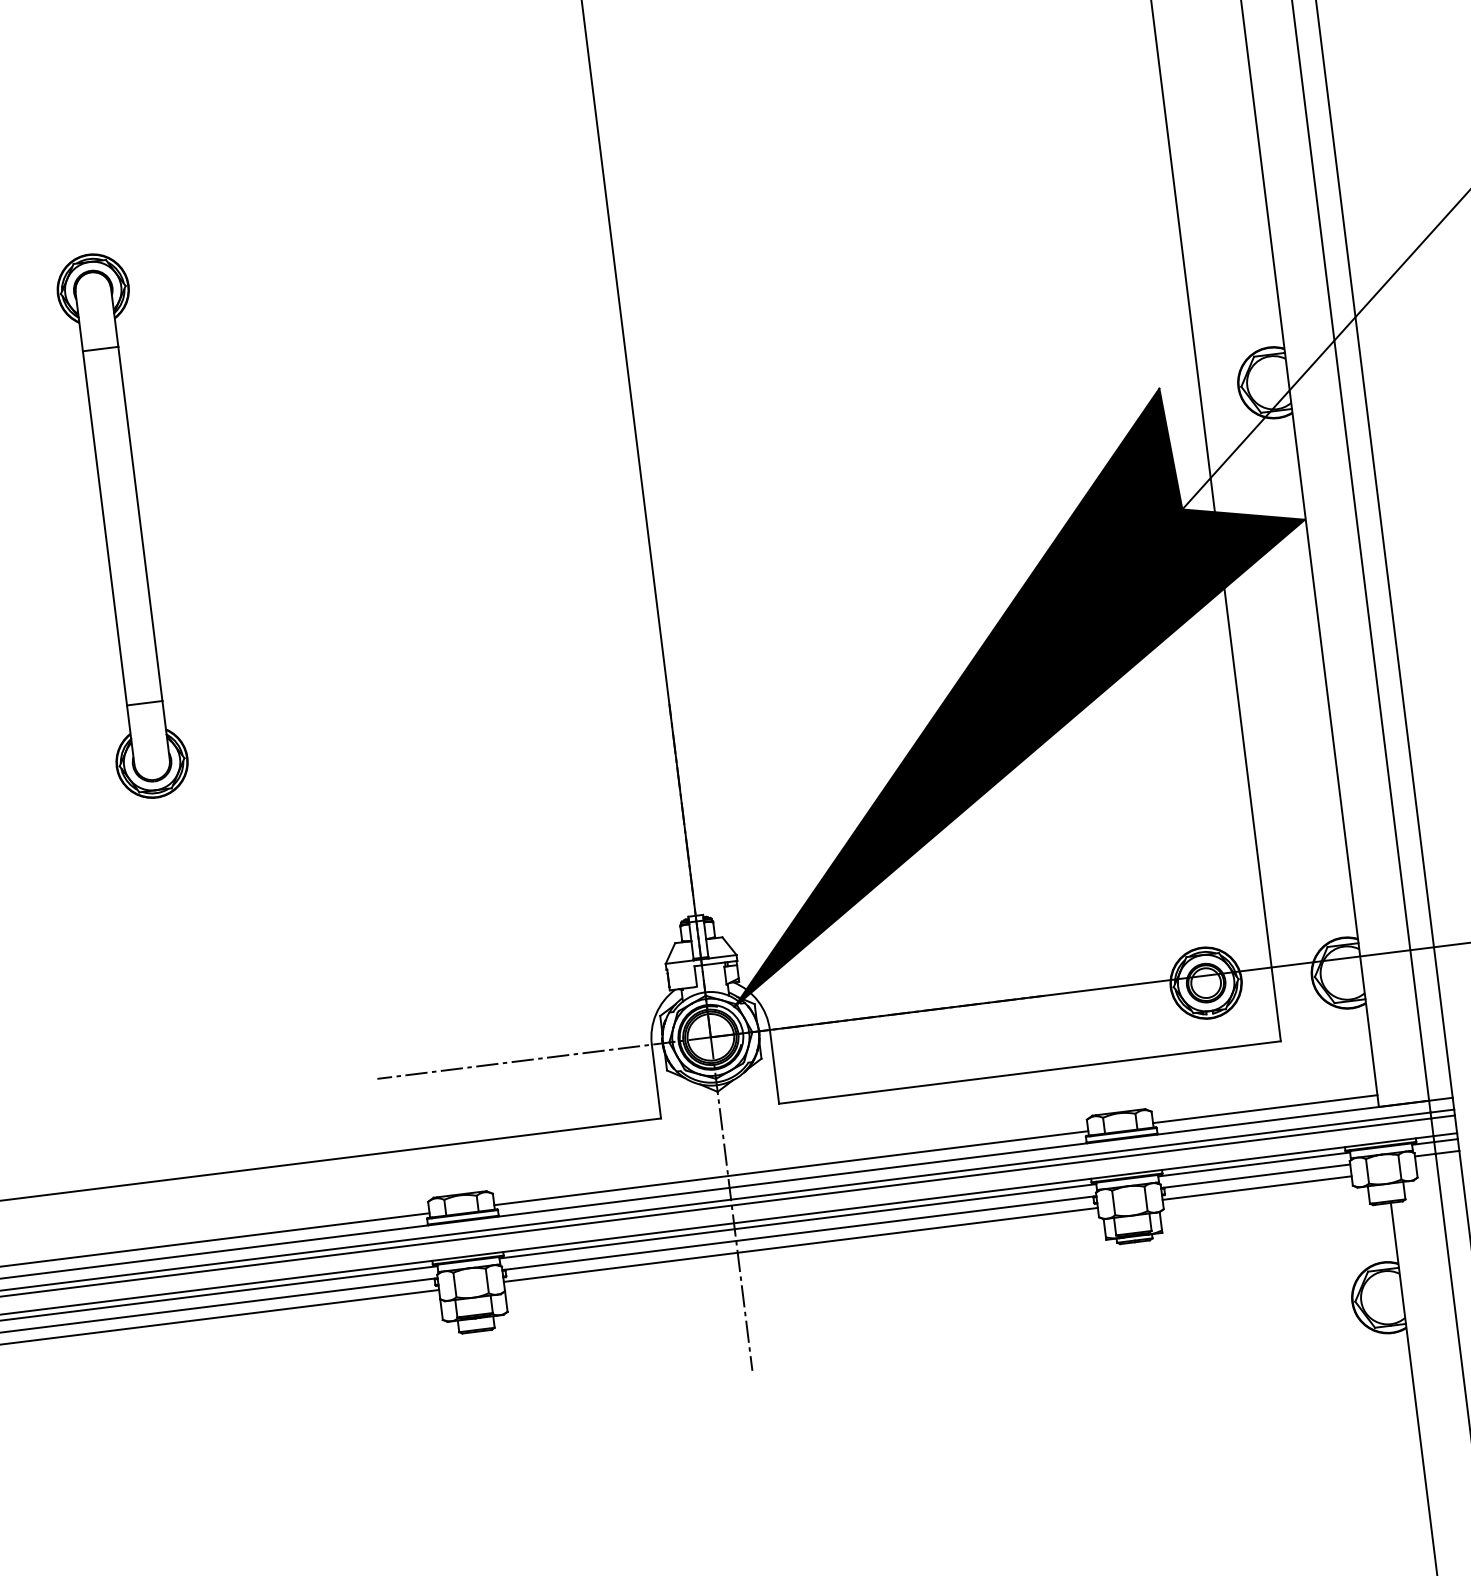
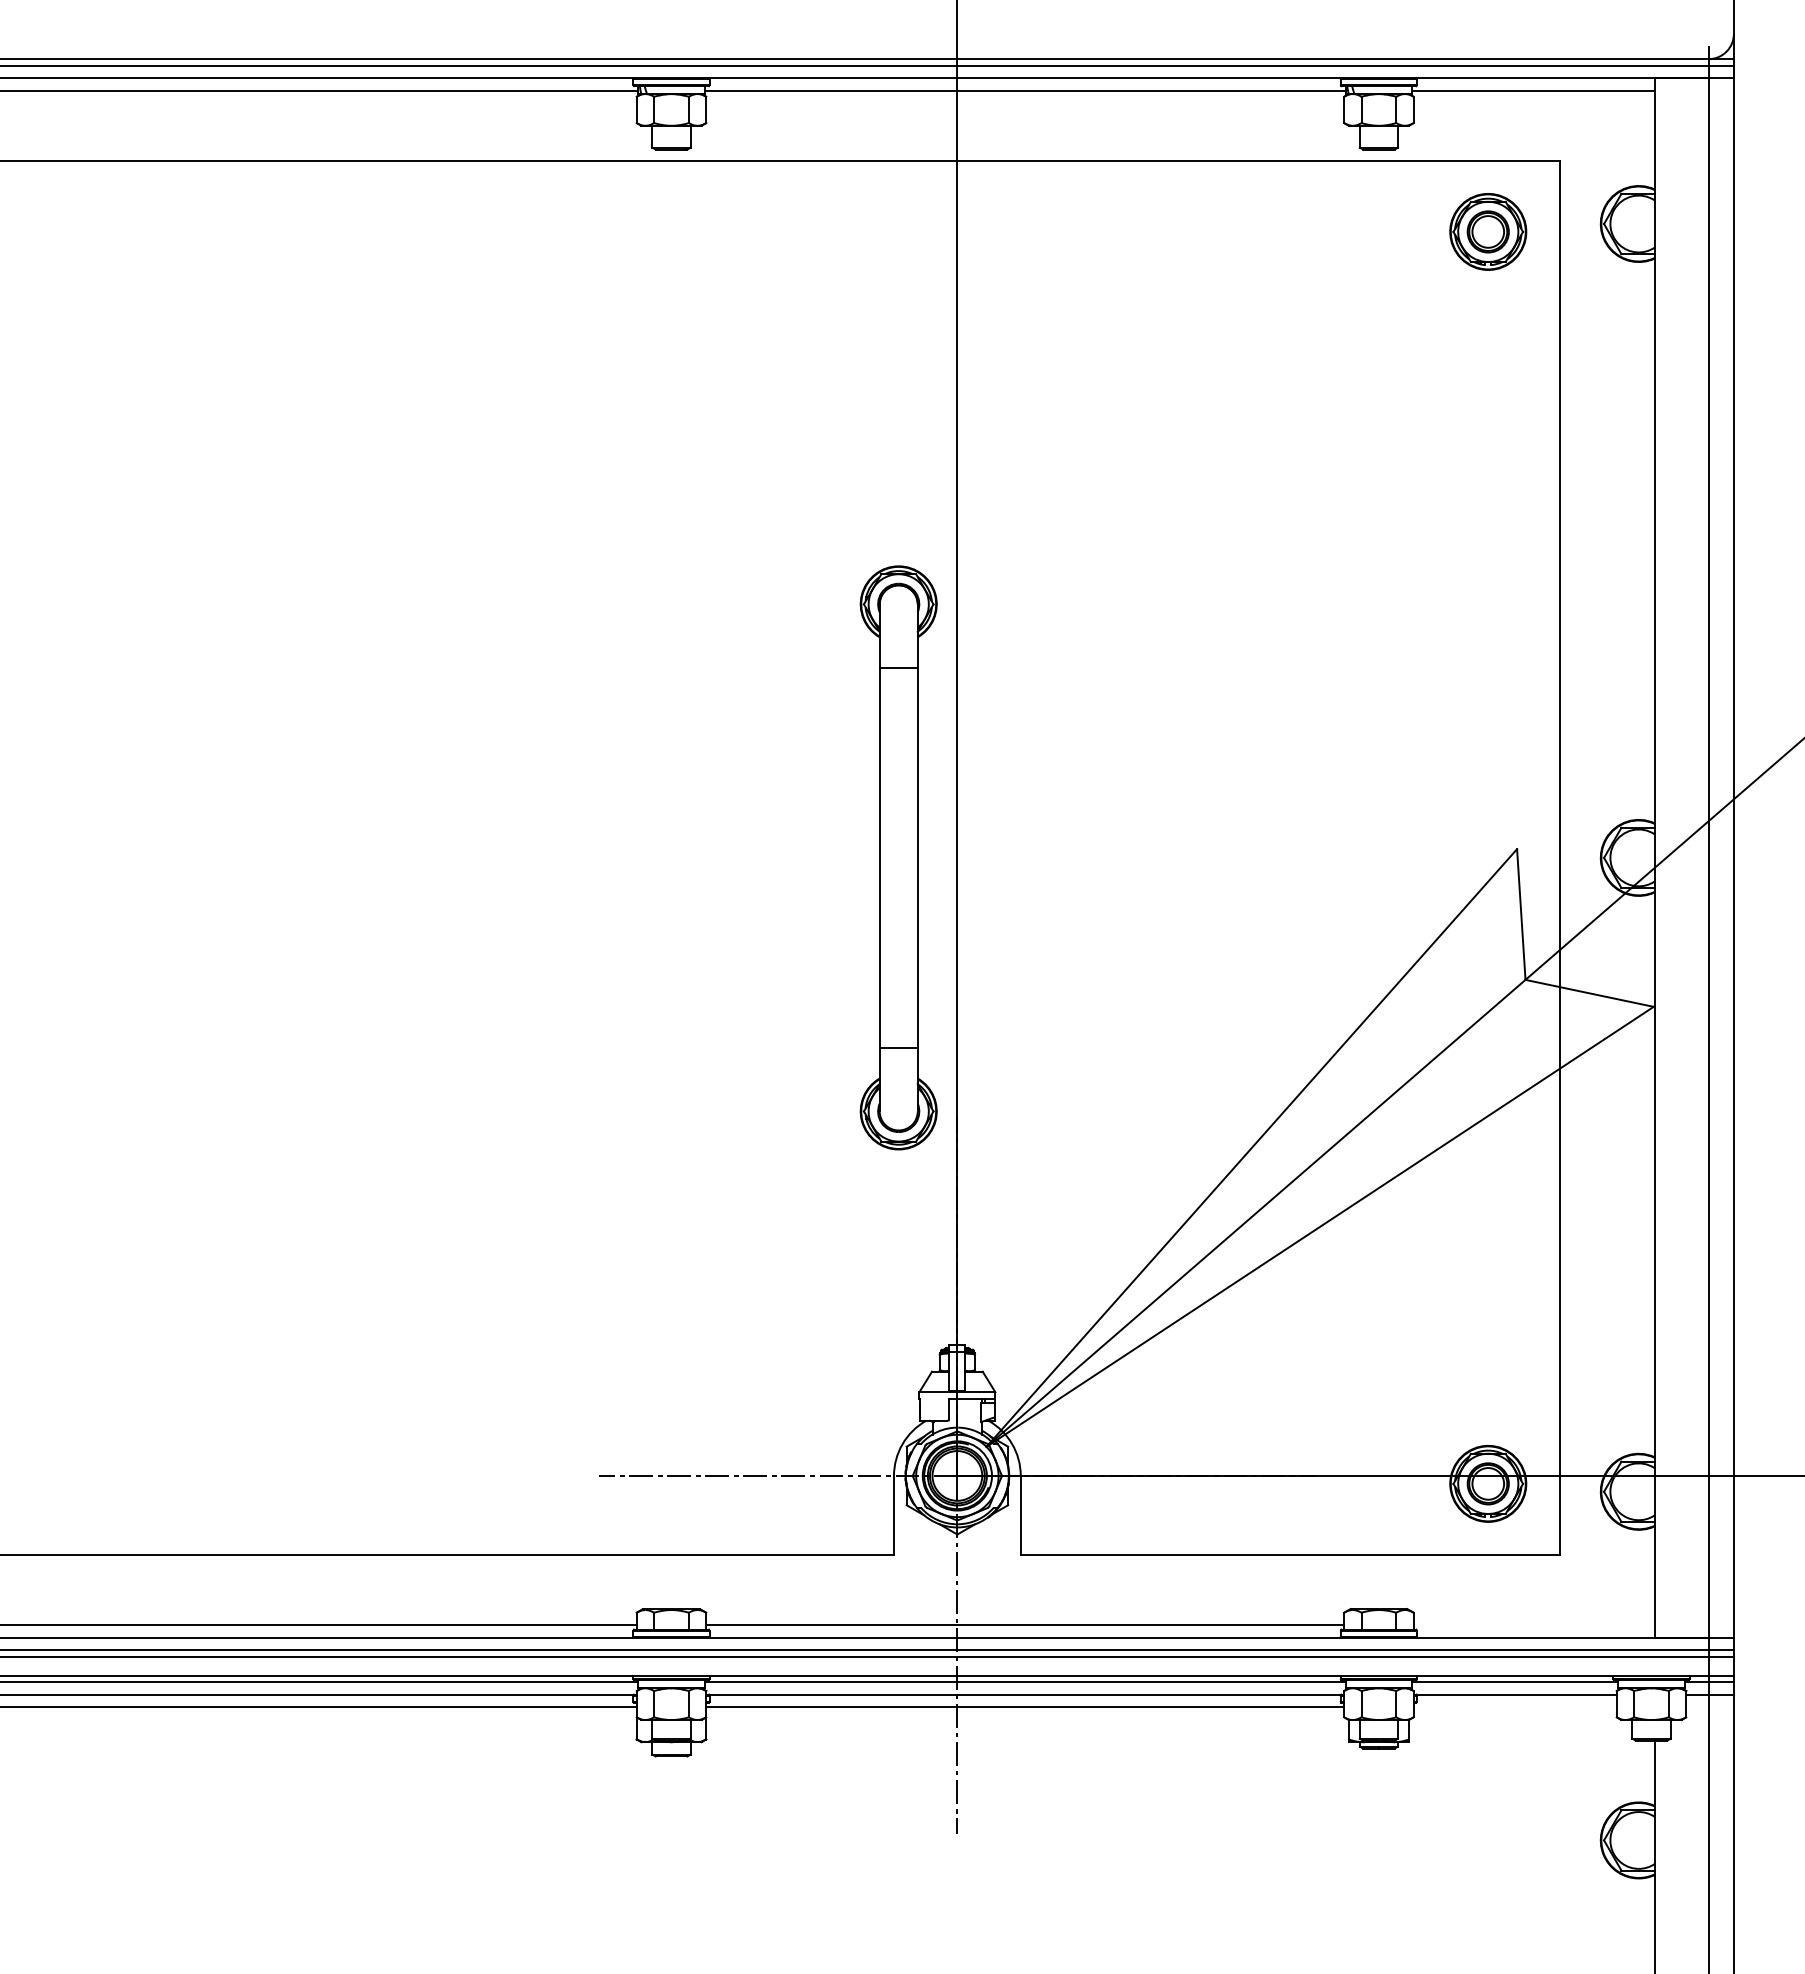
part: (122, 525) -> (898, 857), moved
fill: (1009, 689) -> (1319, 1147), removed
line: (1264, 1108) -> (1533, 1624), removed
line: (1256, 1188) -> (1514, 1707), removed

